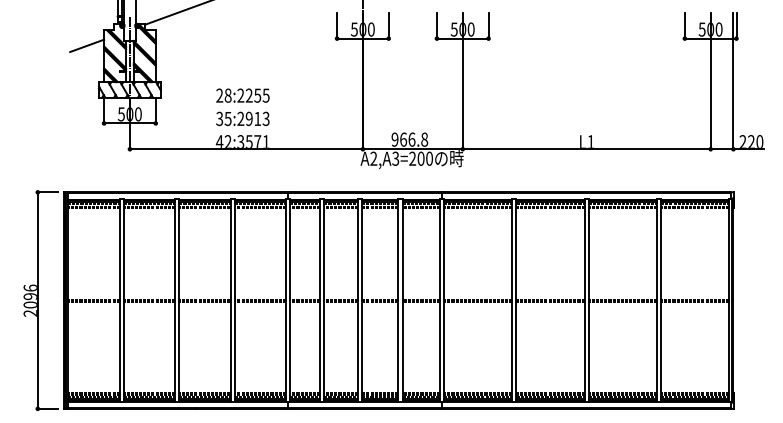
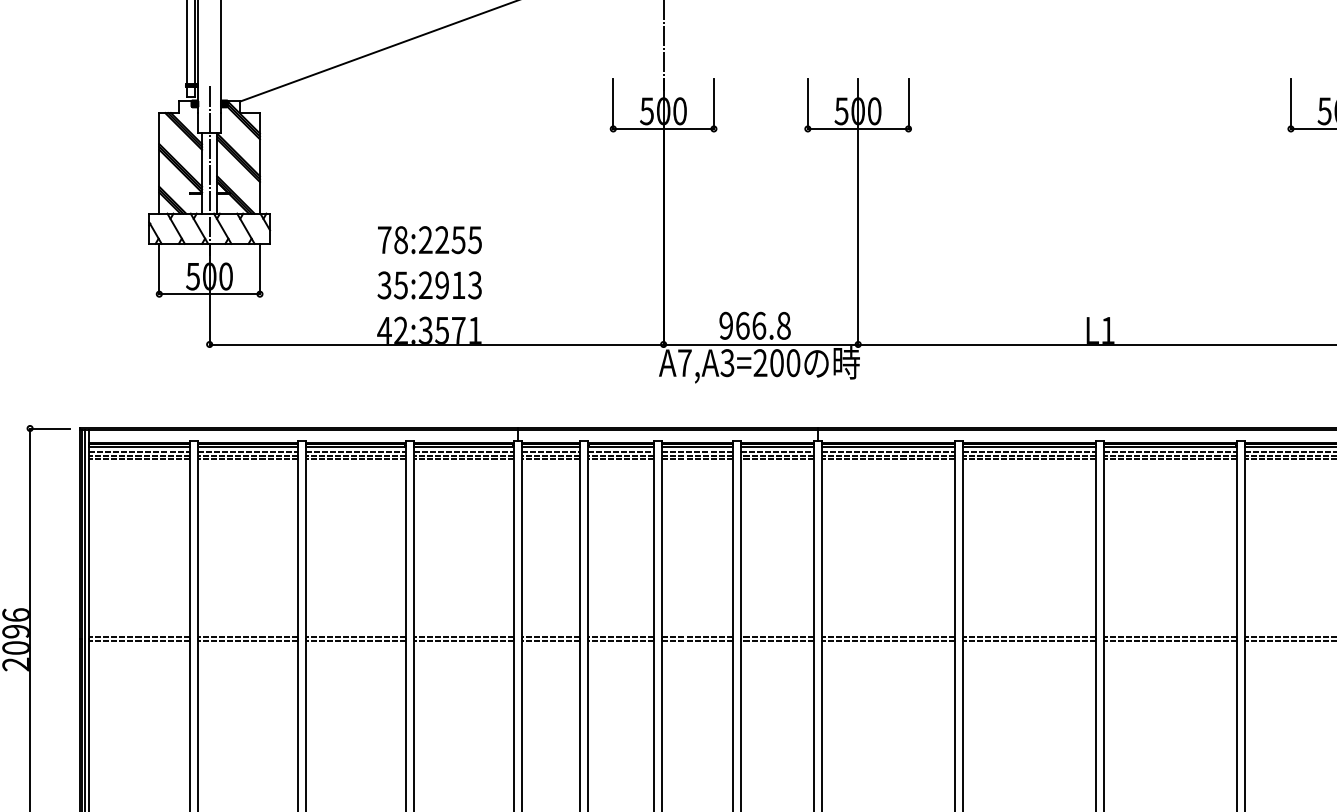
line: (87, 45) -> (126, 142), removed
text: (219, 95) -> (384, 239), 28:2255 -> 78:2255
text: (373, 158) -> (684, 362), A2,A3=200 -> A7,A3=200

